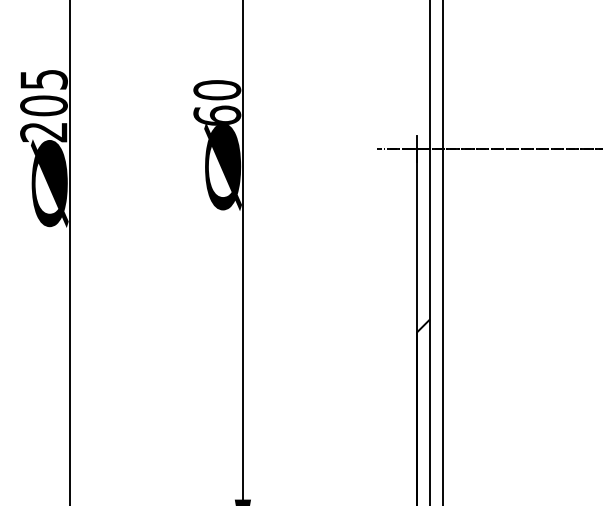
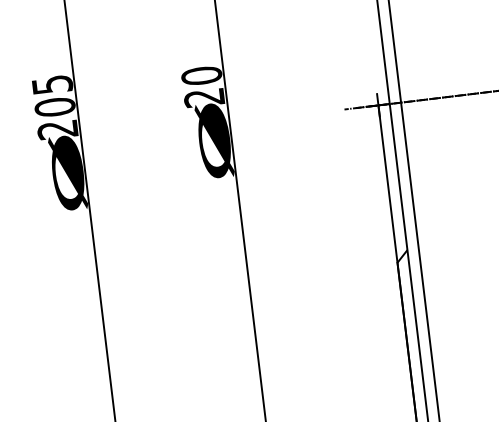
text: (217, 115) -> (204, 97), 60 -> 20

